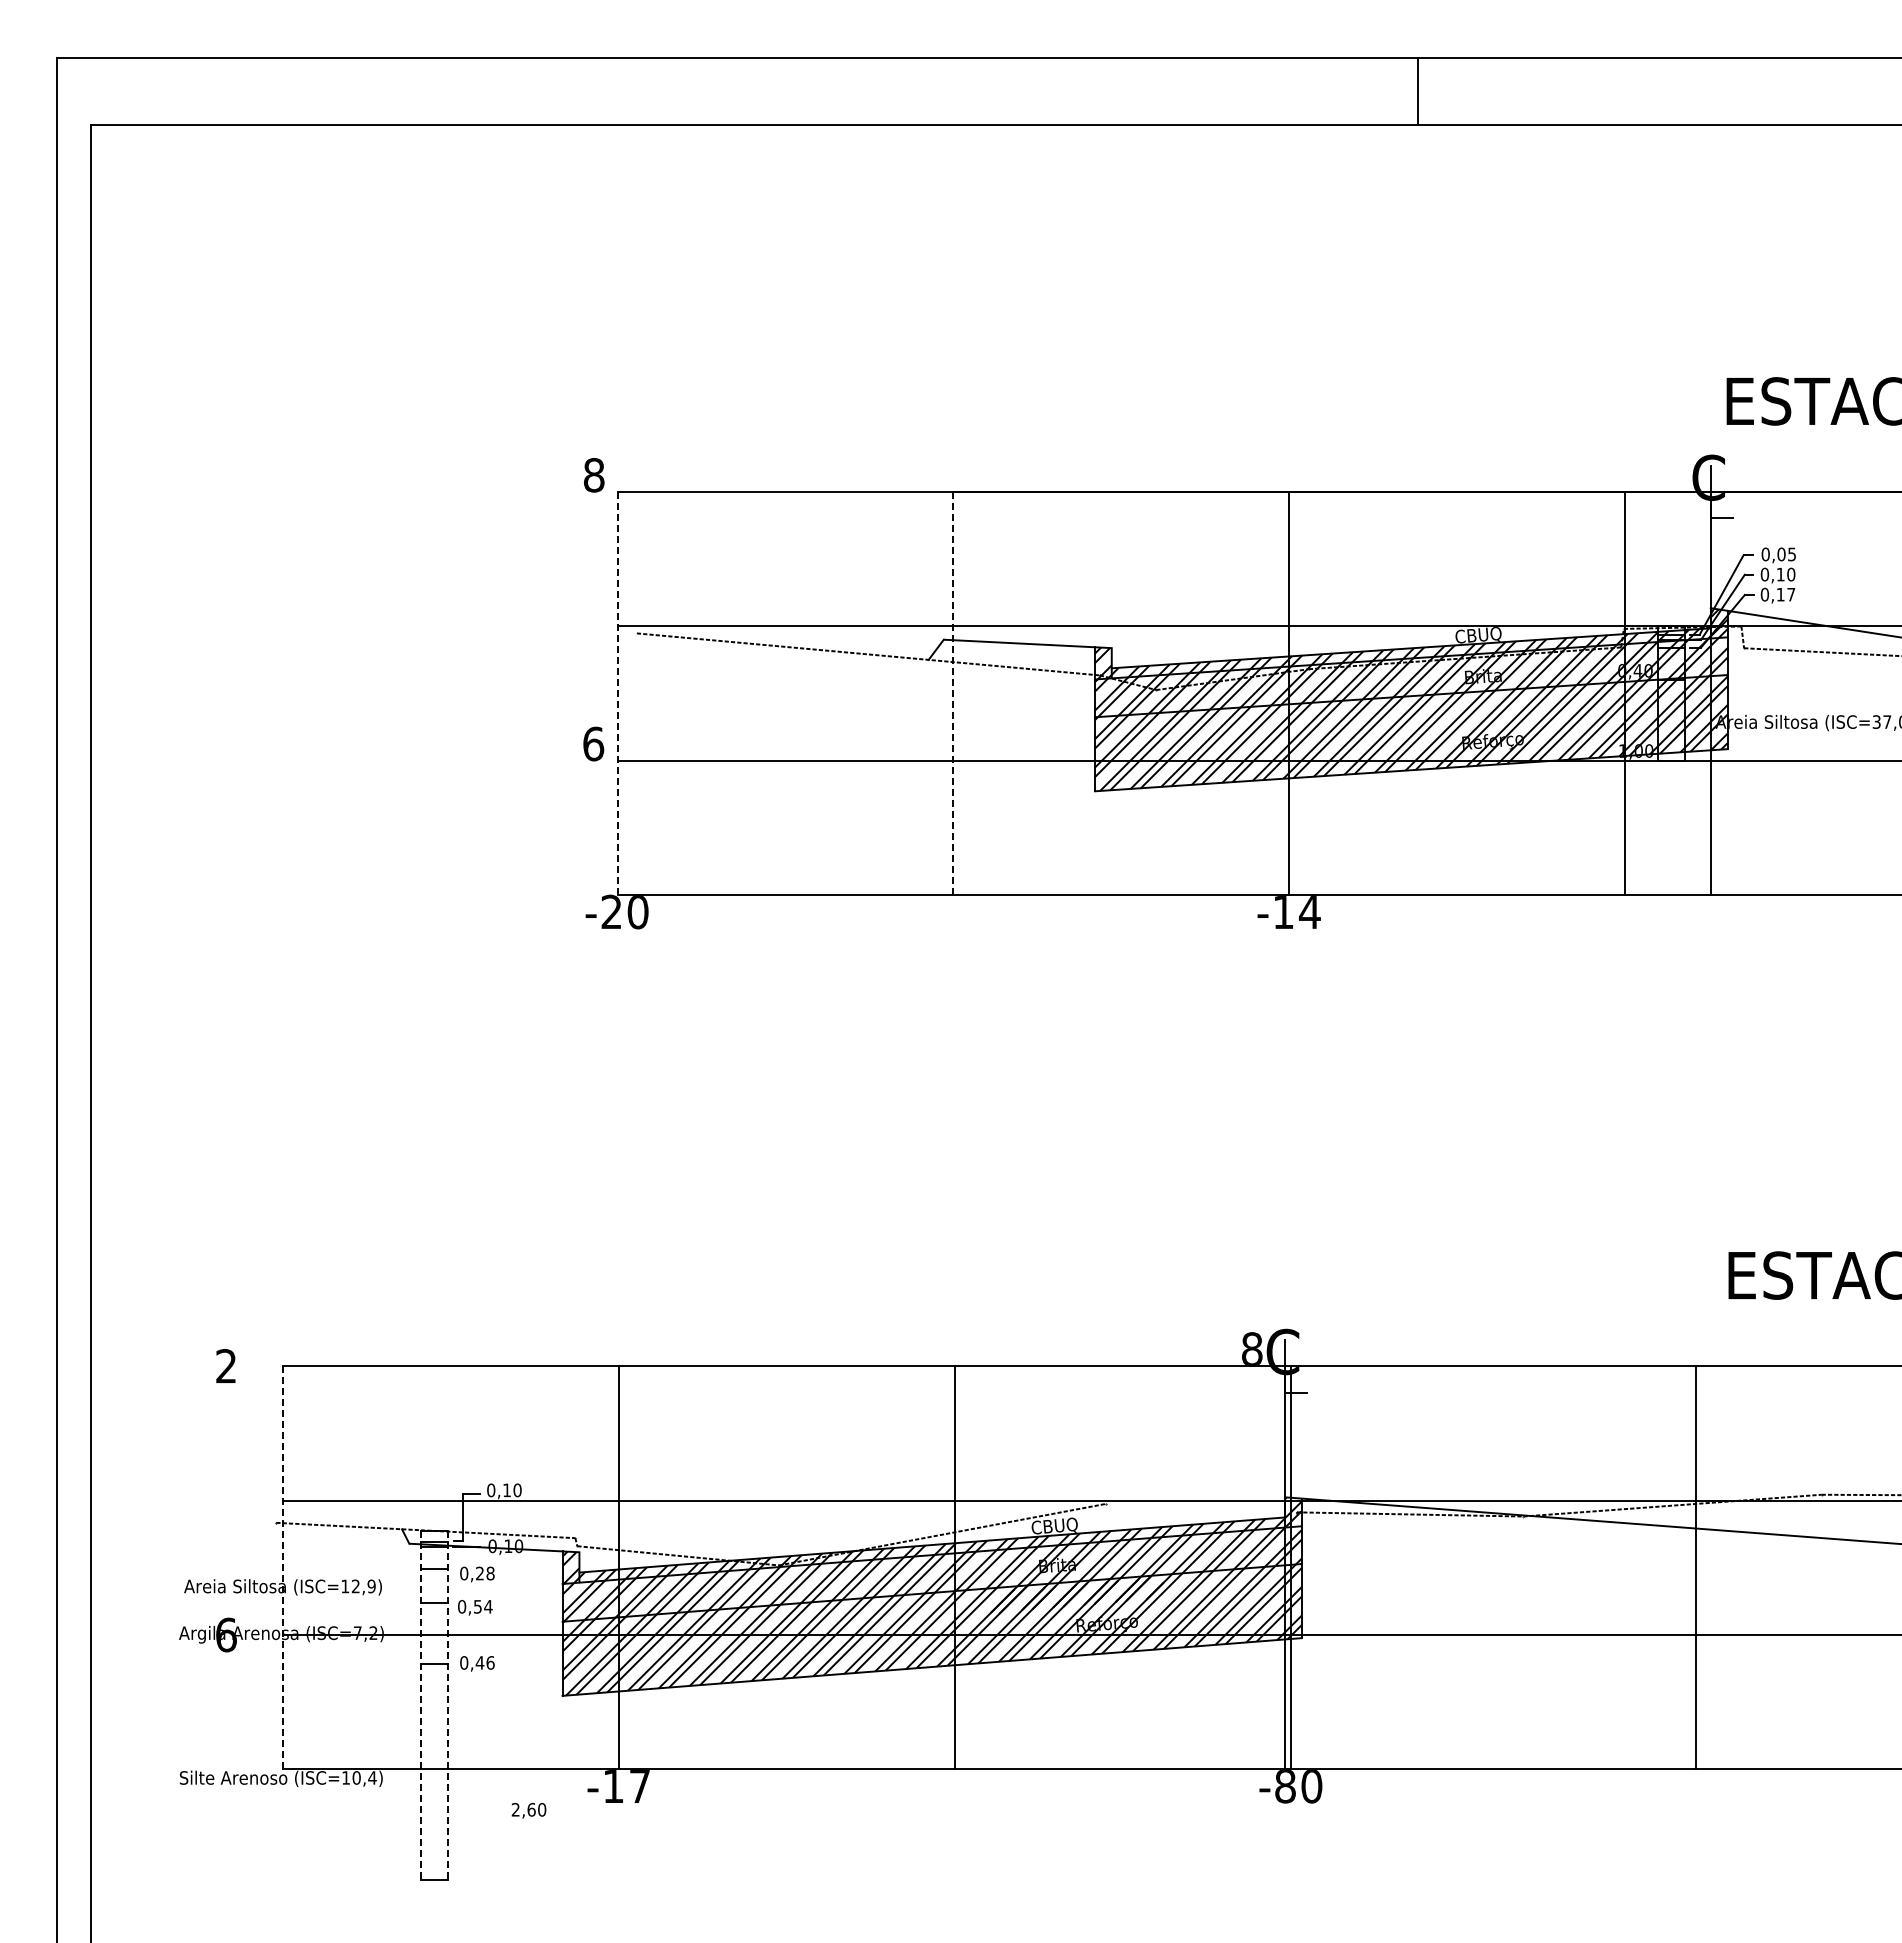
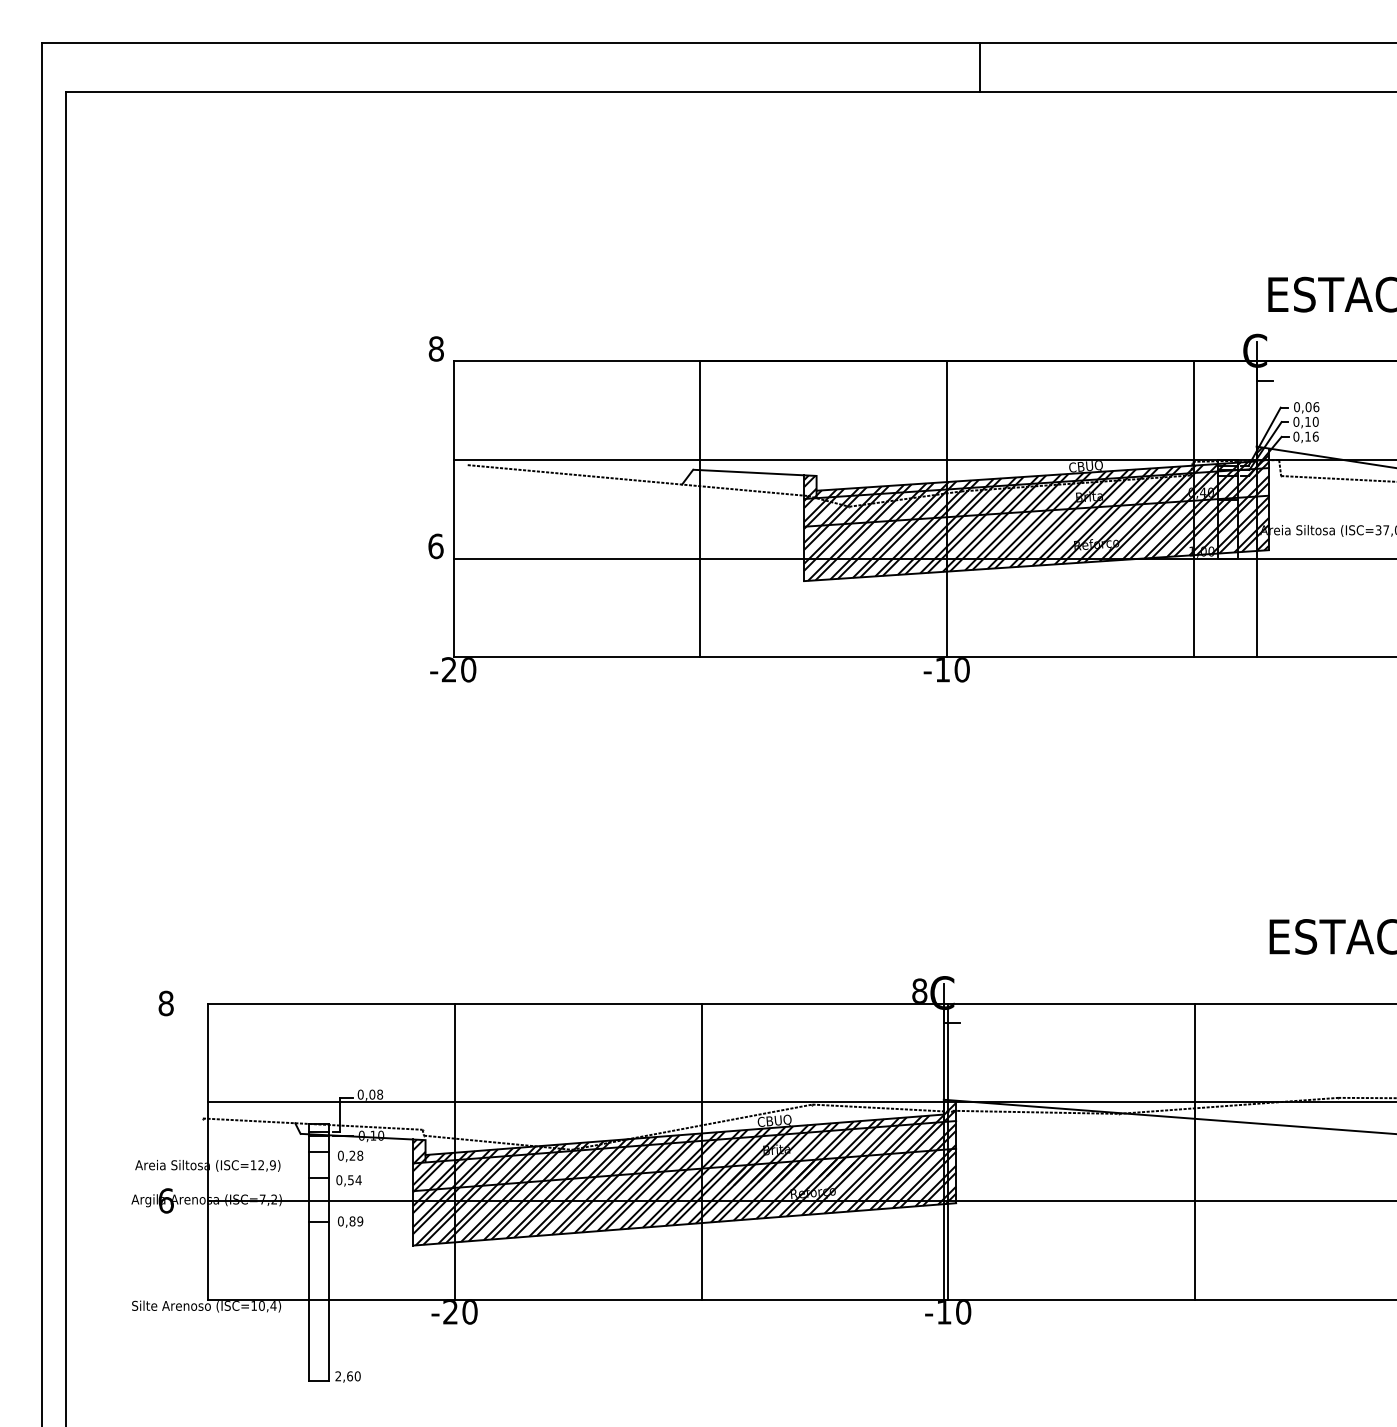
line: (1417, 91) -> (979, 67), moved
text: (1792, 554) -> (1316, 407), 0,05 -> 0,06
text: (1791, 594) -> (1315, 436), 0,17 -> 0,16
line: (617, 693) -> (453, 509), dashed -> solid
line: (953, 693) -> (700, 509), dashed -> solid
text: (1309, 912) -> (961, 670), -14 -> -10
text: (226, 1366) -> (166, 1003), 2 -> 8
text: (512, 1490) -> (376, 1094), 0,10 -> 0,08
line: (1201, 1508) -> (882, 1107), added
line: (283, 1567) -> (208, 1151), dashed -> solid
line: (1696, 1567) -> (1195, 1151), moved
text: (484, 1662) -> (355, 1221), 0,46 -> 0,89
line: (420, 1705) -> (308, 1252), dashed -> solid
line: (447, 1705) -> (328, 1252), dashed -> solid
text: (626, 1786) -> (460, 1312), -17 -> -20
text: (1285, 1786) -> (944, 1312), -80 -> -10
text: (528, 1810) -> (347, 1376), moved

